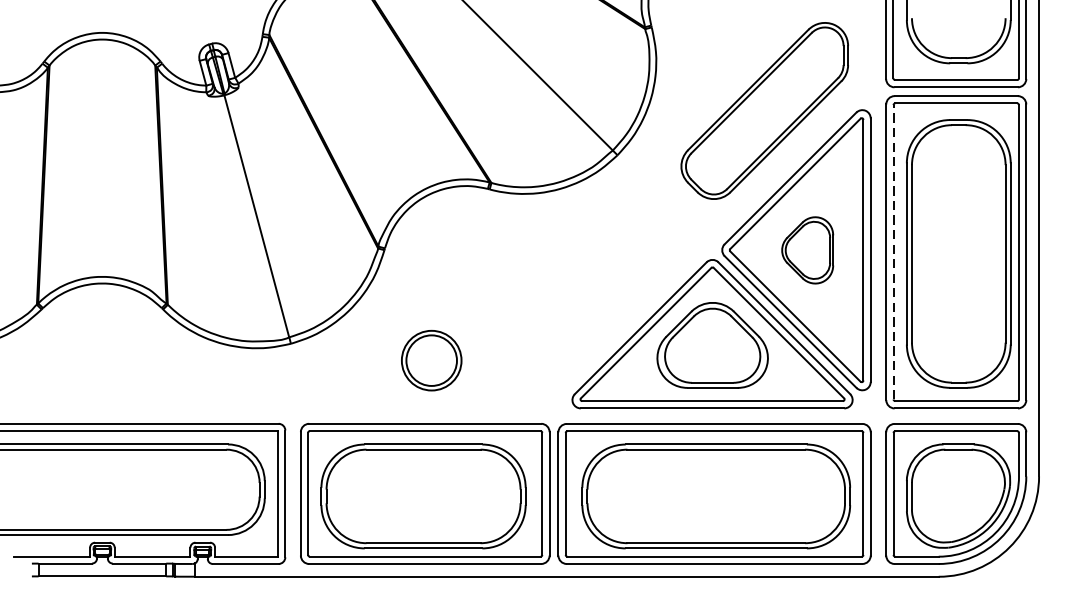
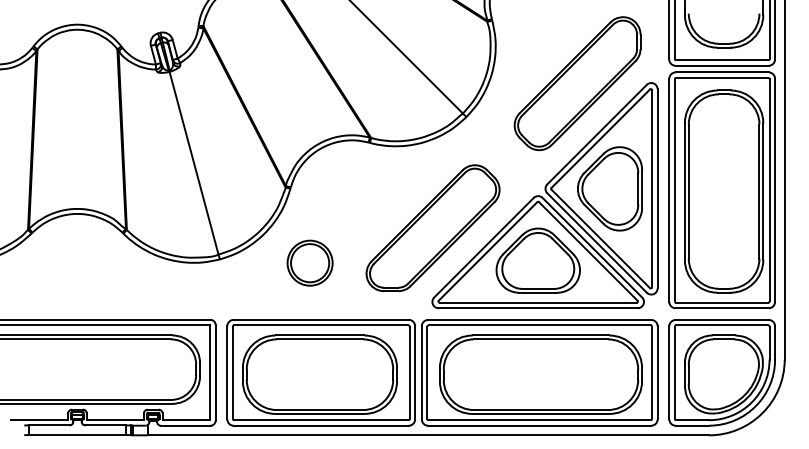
part: (807, 249) -> (609, 188), size x1.67
line: (893, 251) -> (674, 189), dashed -> solid
part: (572, 302) -> (432, 228), added
part: (430, 359) -> (309, 262), moved

